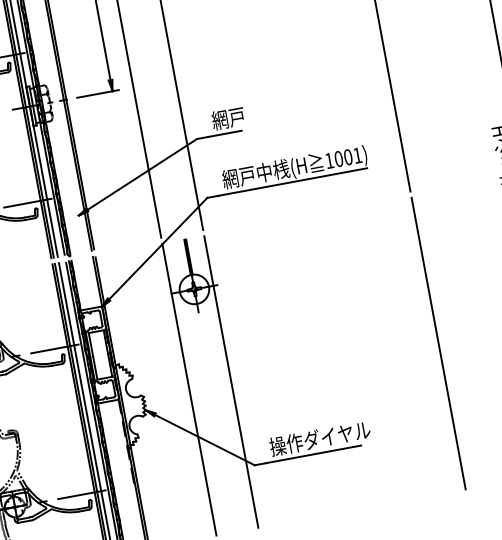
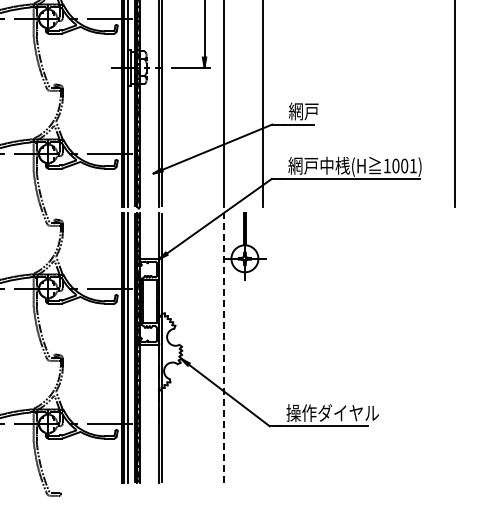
line: (438, 343) -> (454, 347), removed
line: (231, 381) -> (262, 347), removed
line: (189, 389) -> (223, 347), solid -> dashed

